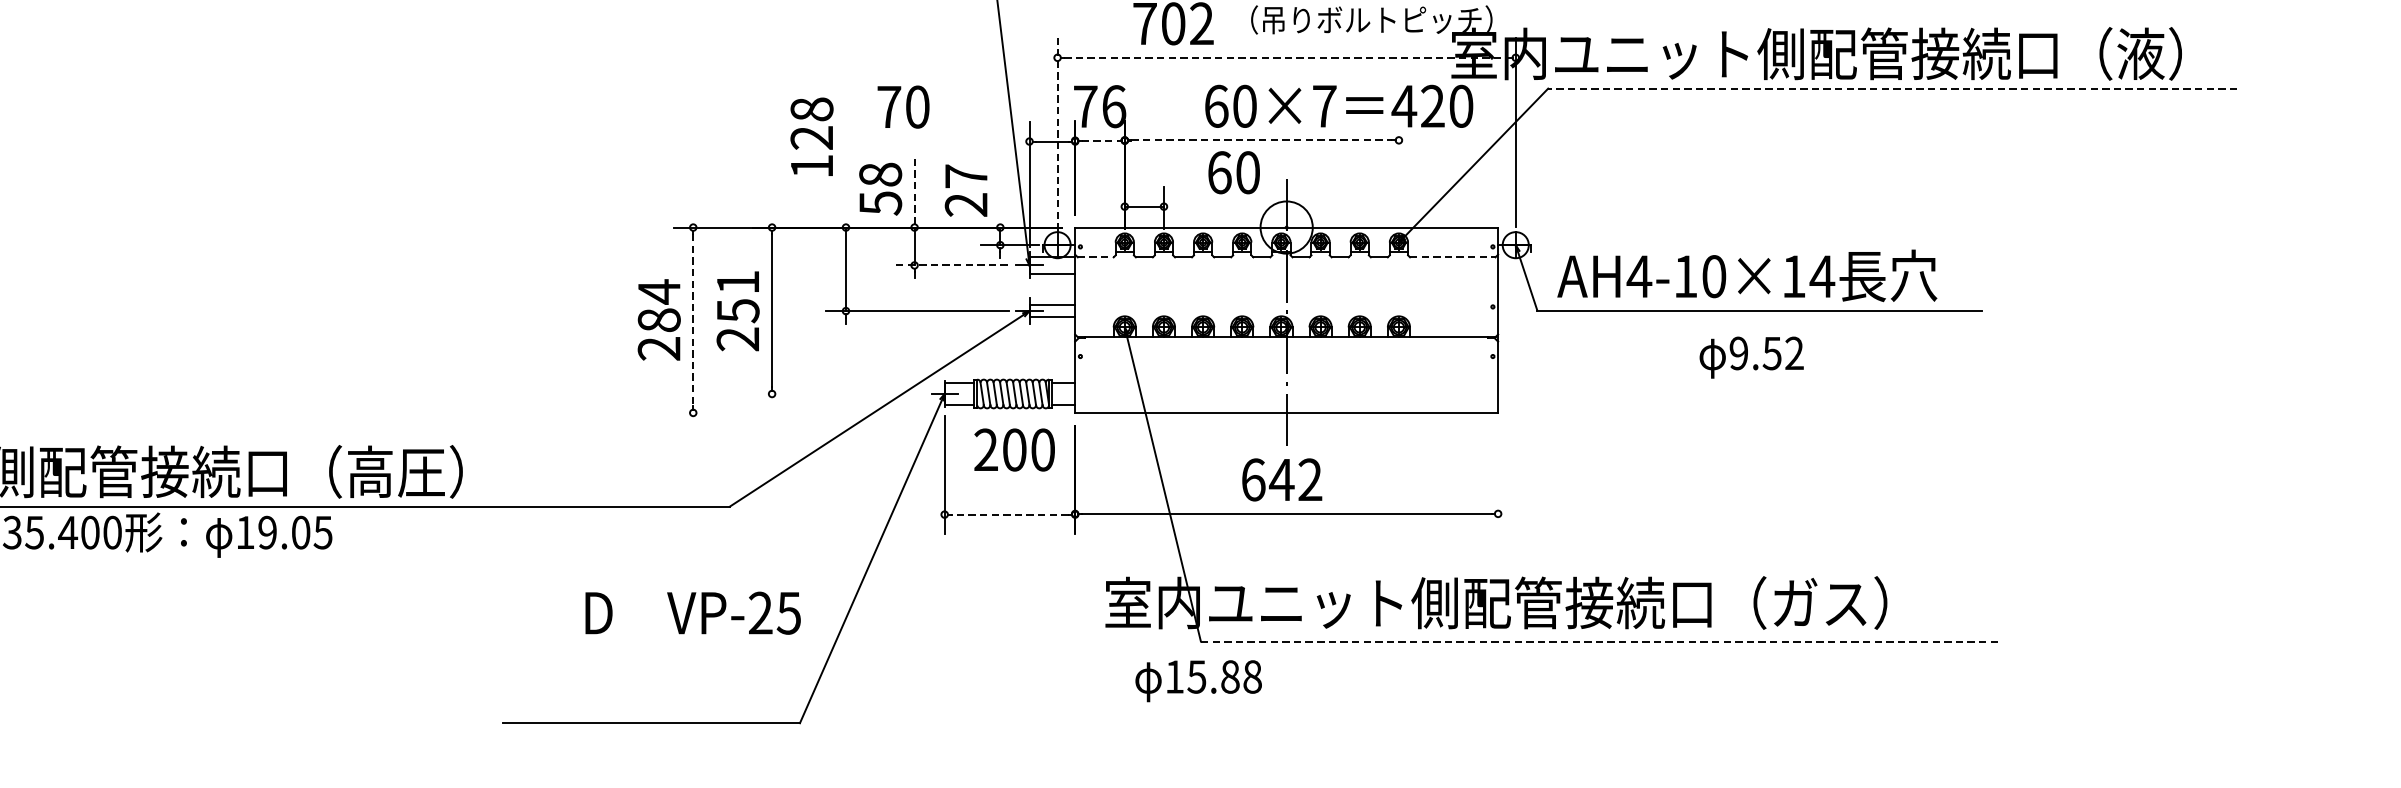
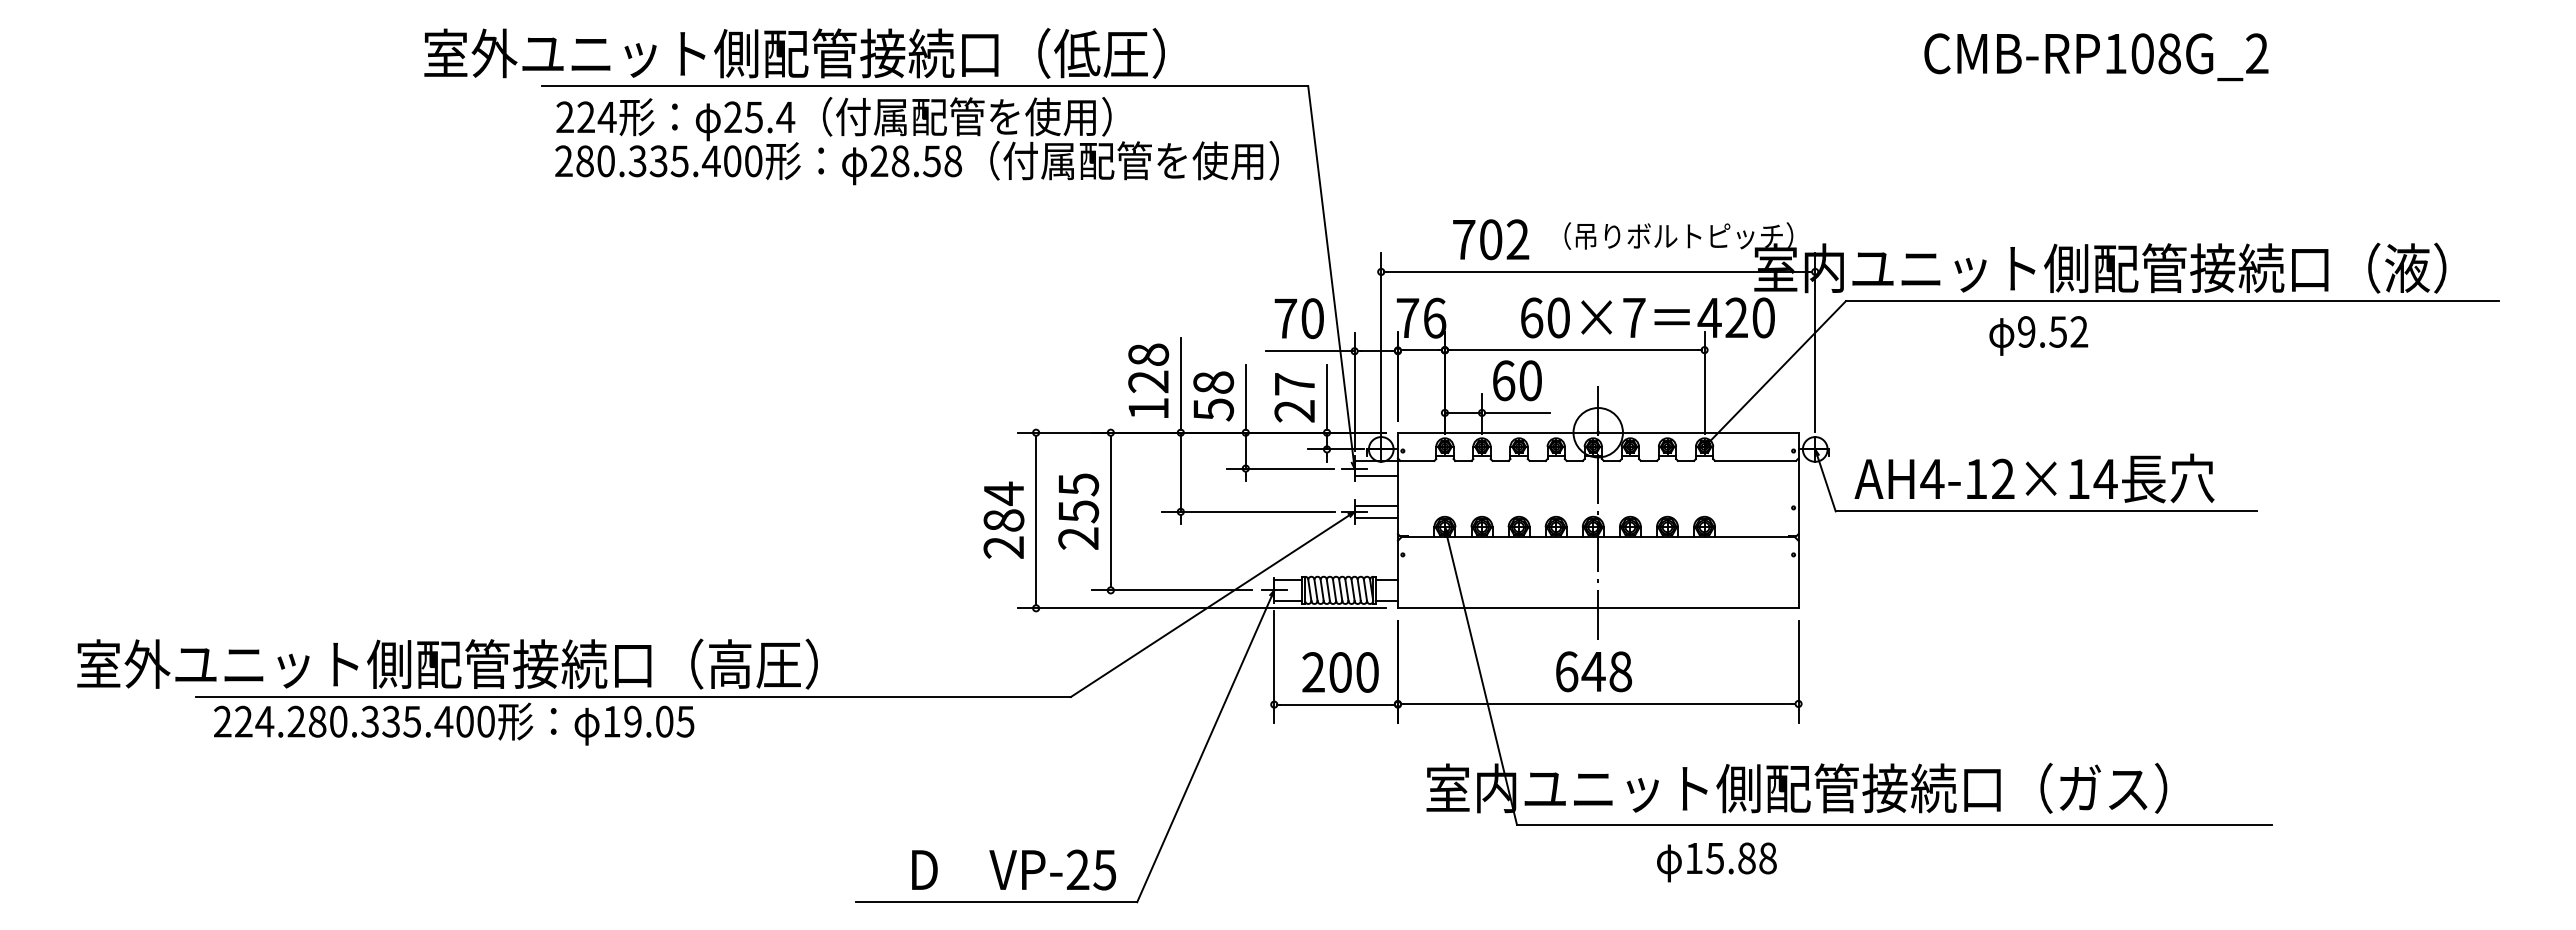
line: (1286, 57) -> (1598, 271), dashed -> solid
line: (1891, 89) -> (2171, 301), dashed -> solid
text: (902, 106) -> (1298, 318), moved
line: (1057, 133) -> (1381, 343), dashed -> solid
text: (811, 136) -> (1148, 380), moved
line: (1100, 140) -> (1421, 350), dashed -> solid
line: (1261, 140) -> (1574, 350), dashed -> solid
line: (982, 141) -> (1310, 351), added
text: (1234, 172) -> (1517, 380), moved
line: (1398, 174) -> (1704, 382), added
line: (845, 175) -> (1180, 383), added
line: (914, 189) -> (1245, 396), dashed -> solid
line: (1000, 190) -> (1327, 397), added
line: (1201, 206) -> (1517, 412), added
line: (1095, 256) -> (1417, 460), dashed -> solid
line: (1453, 256) -> (1756, 460), dashed -> solid
line: (951, 265) -> (1280, 468), dashed -> solid
text: (1714, 275) -> (2003, 478), AH4-10×14 -> AH4-12×14
text: (737, 282) -> (1078, 484), 251 -> 255
line: (693, 320) -> (1036, 520), dashed -> solid
text: (1751, 357) -> (2038, 335), moved
line: (836, 394) -> (1171, 590), added
line: (867, 413) -> (1201, 608), added
text: (1014, 450) -> (1340, 672), moved
text: (1310, 479) -> (1620, 671), 642 -> 648
line: (1498, 479) -> (1798, 671), added
line: (1010, 514) -> (1336, 704), dashed -> solid
text: (692, 612) -> (1013, 869), moved
line: (1599, 641) -> (1894, 824), dashed -> solid
text: (1198, 681) -> (1716, 862), moved

